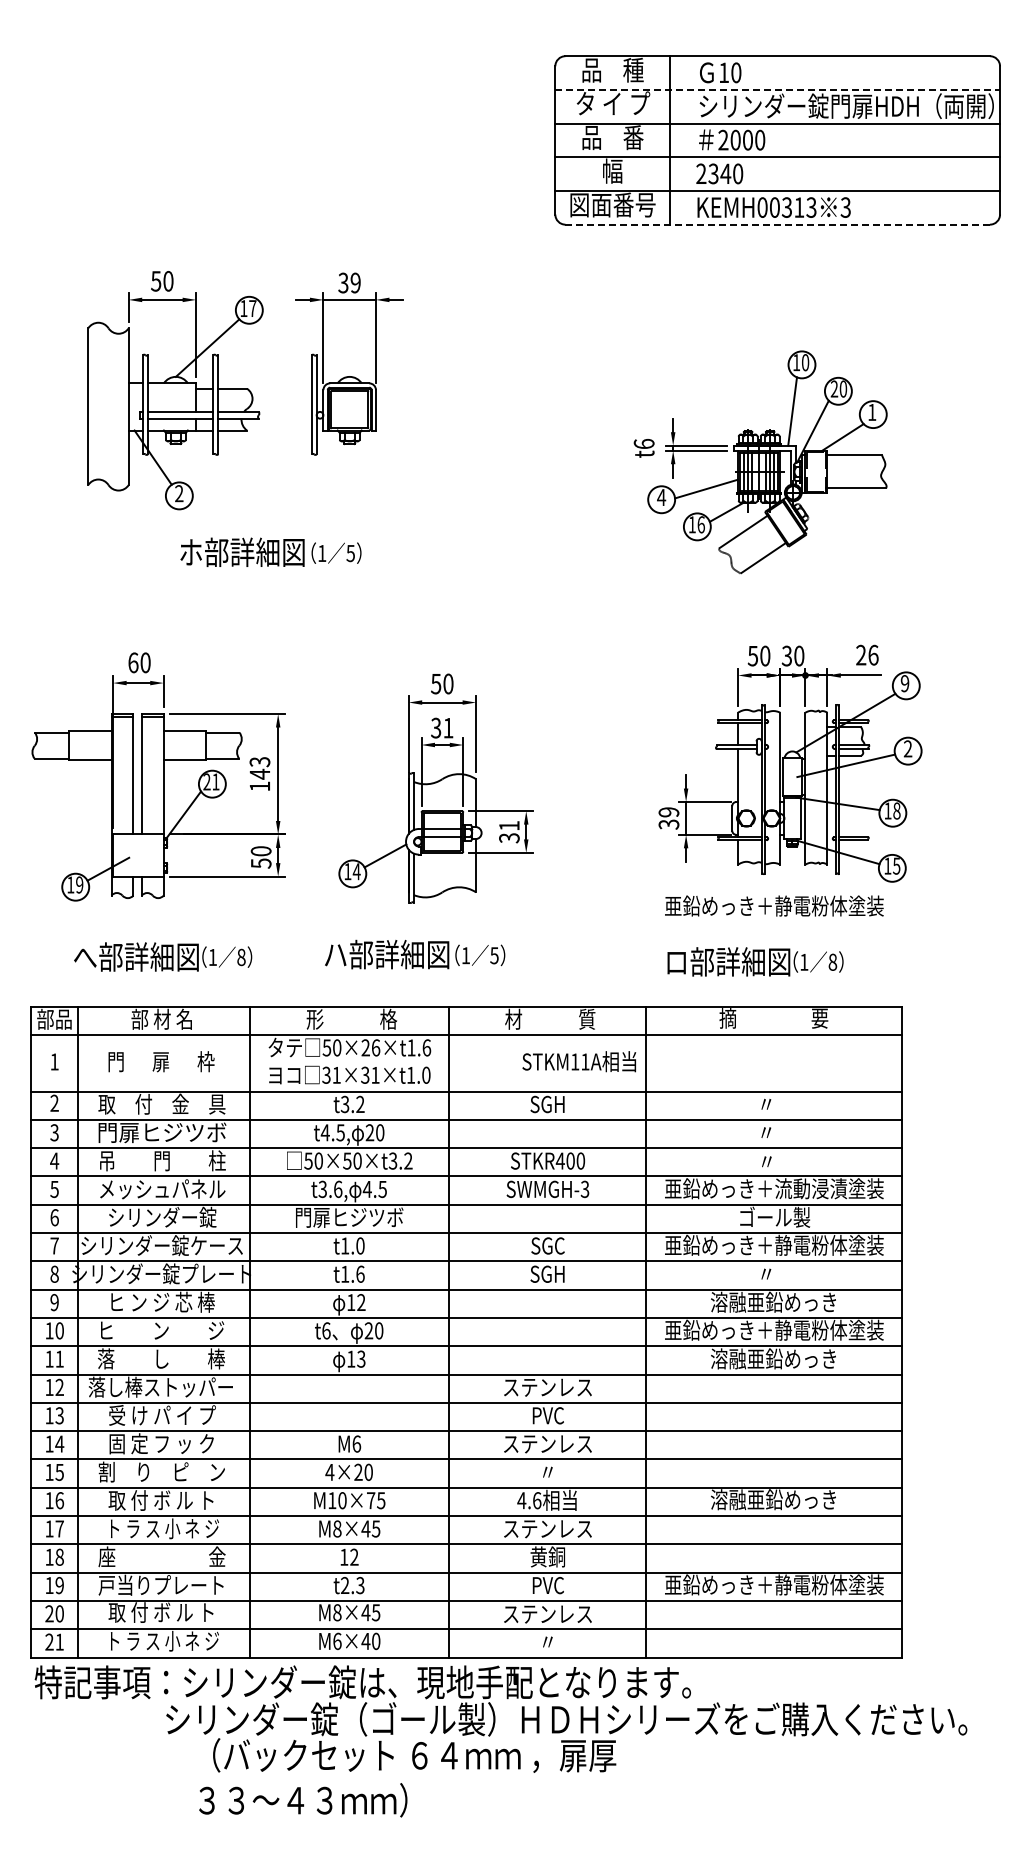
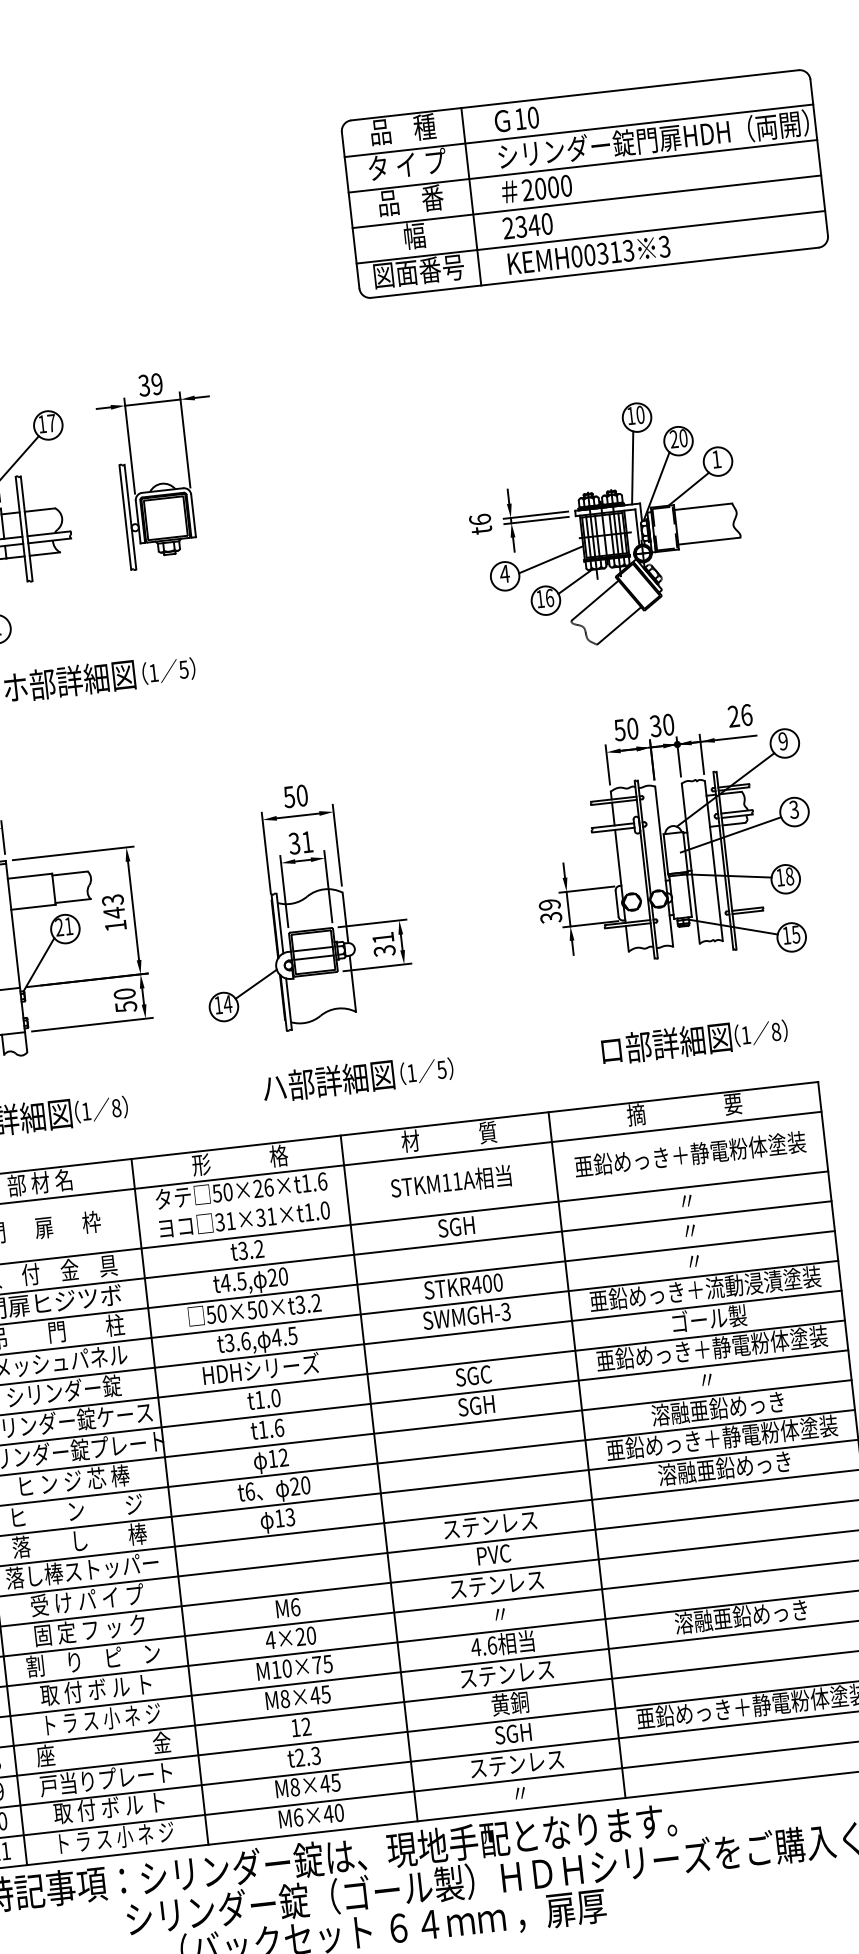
line: (778, 89) -> (579, 130), dashed -> solid
line: (778, 224) -> (595, 272), dashed -> solid
text: (907, 748) -> (793, 809), 2 -> 3
text: (774, 905) -> (690, 1153), moved
text: (415, 954) -> (358, 1077), moved
text: (755, 961) -> (694, 1040), moved
text: (579, 1061) -> (451, 1181), moved
text: (349, 1216) -> (260, 1368), 門扉ヒジツボ -> HDHシリーズ
text: (547, 1585) -> (513, 1733), PVC -> SGH

